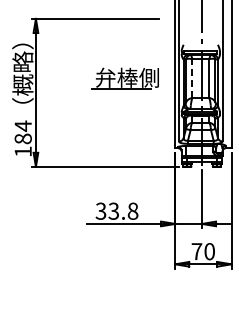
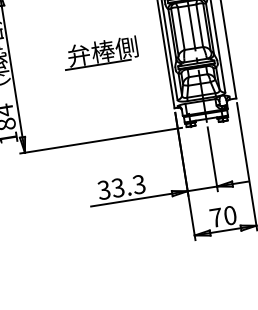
part: (124, 78) -> (99, 52), moved
line: (192, 78) -> (181, 28), dashed -> solid
text: (132, 210) -> (138, 183), 33.8 -> 33.3

